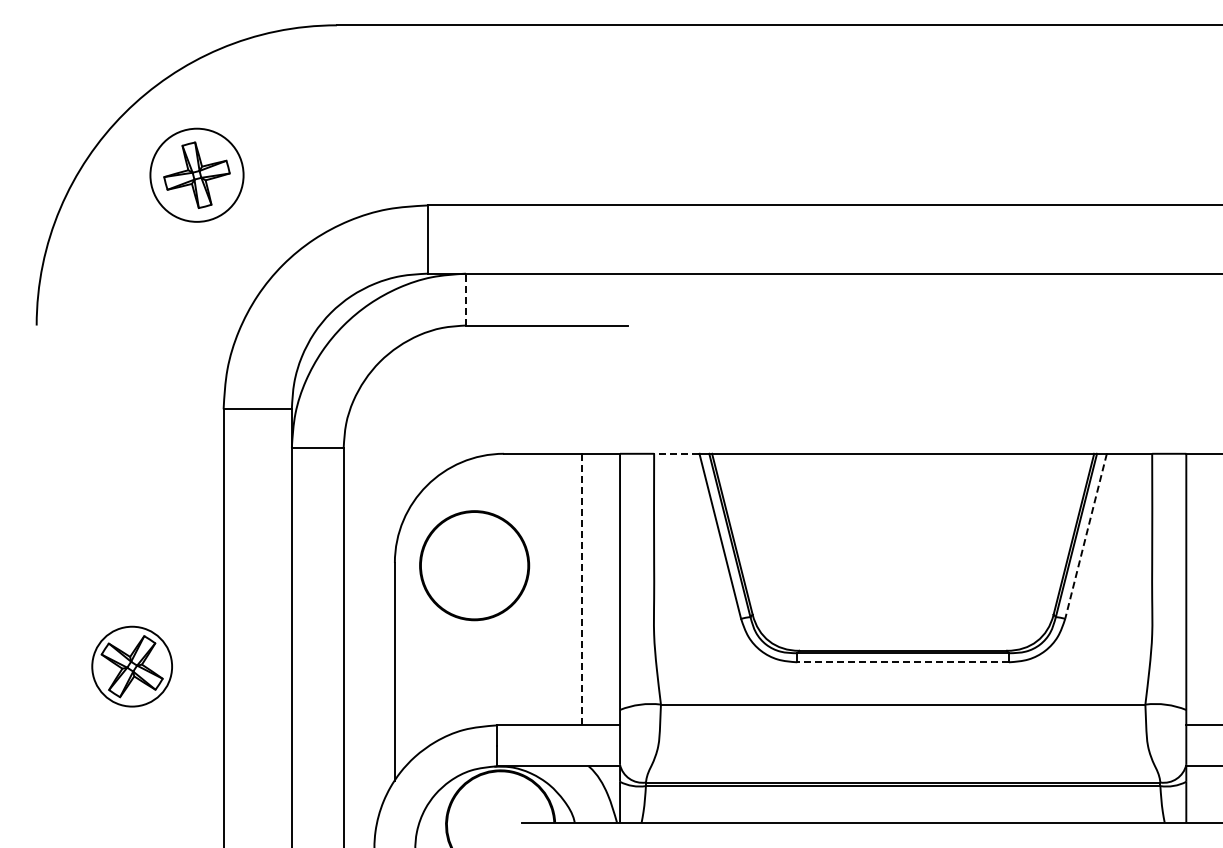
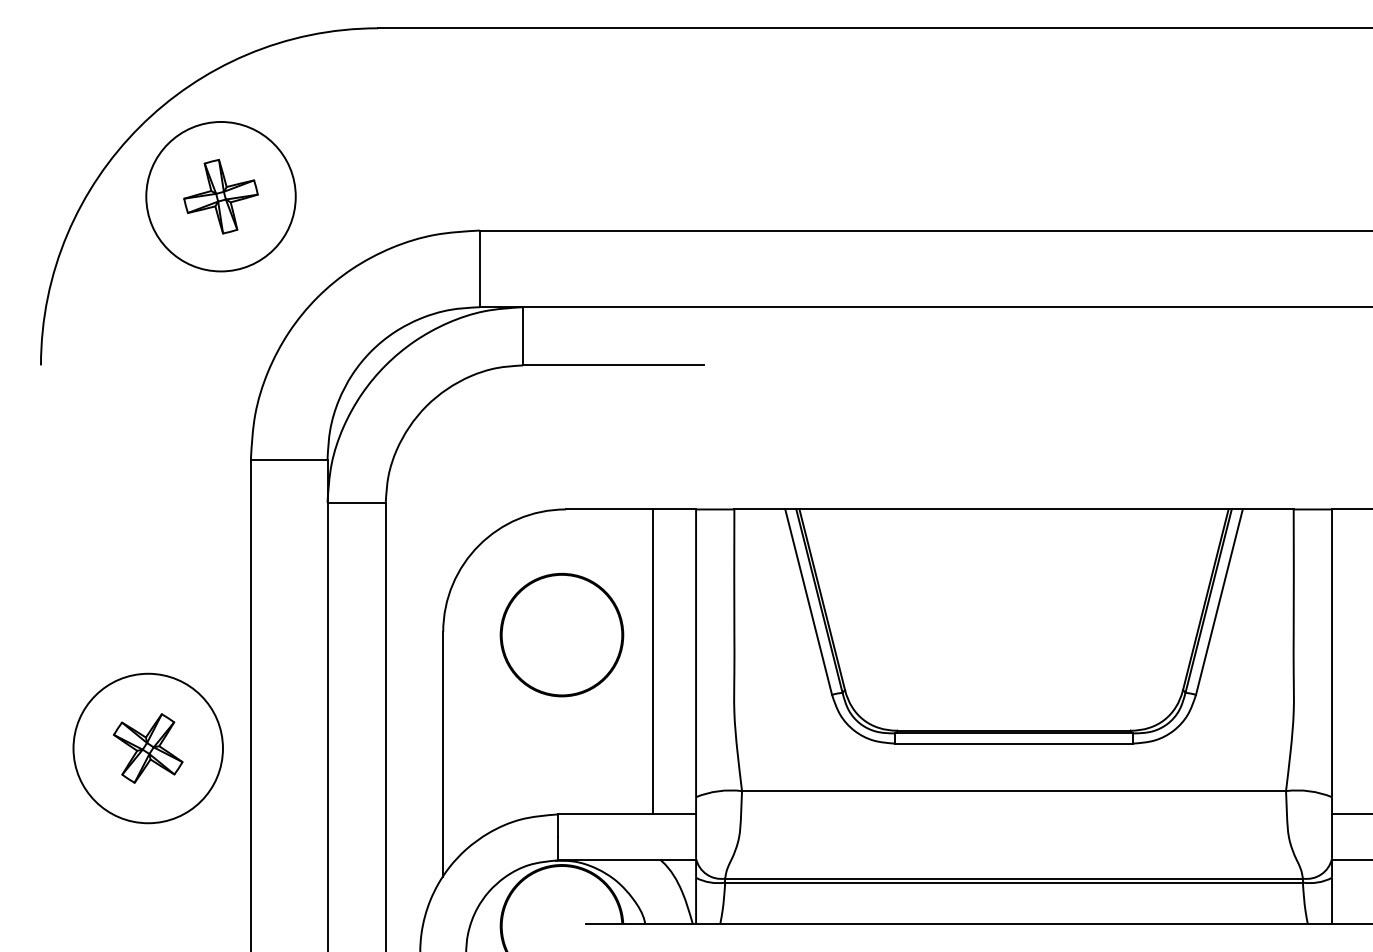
circle: (196, 174) -> (220, 195), size x1.43
line: (465, 299) -> (522, 336), dashed -> solid
line: (676, 453) -> (759, 509), dashed -> solid
line: (1085, 536) -> (1218, 602), dashed -> solid
circle: (474, 565) -> (561, 634), moved
line: (581, 589) -> (652, 661), dashed -> solid
line: (903, 662) -> (1014, 743), dashed -> solid
circle: (131, 666) -> (147, 748), size x1.67

